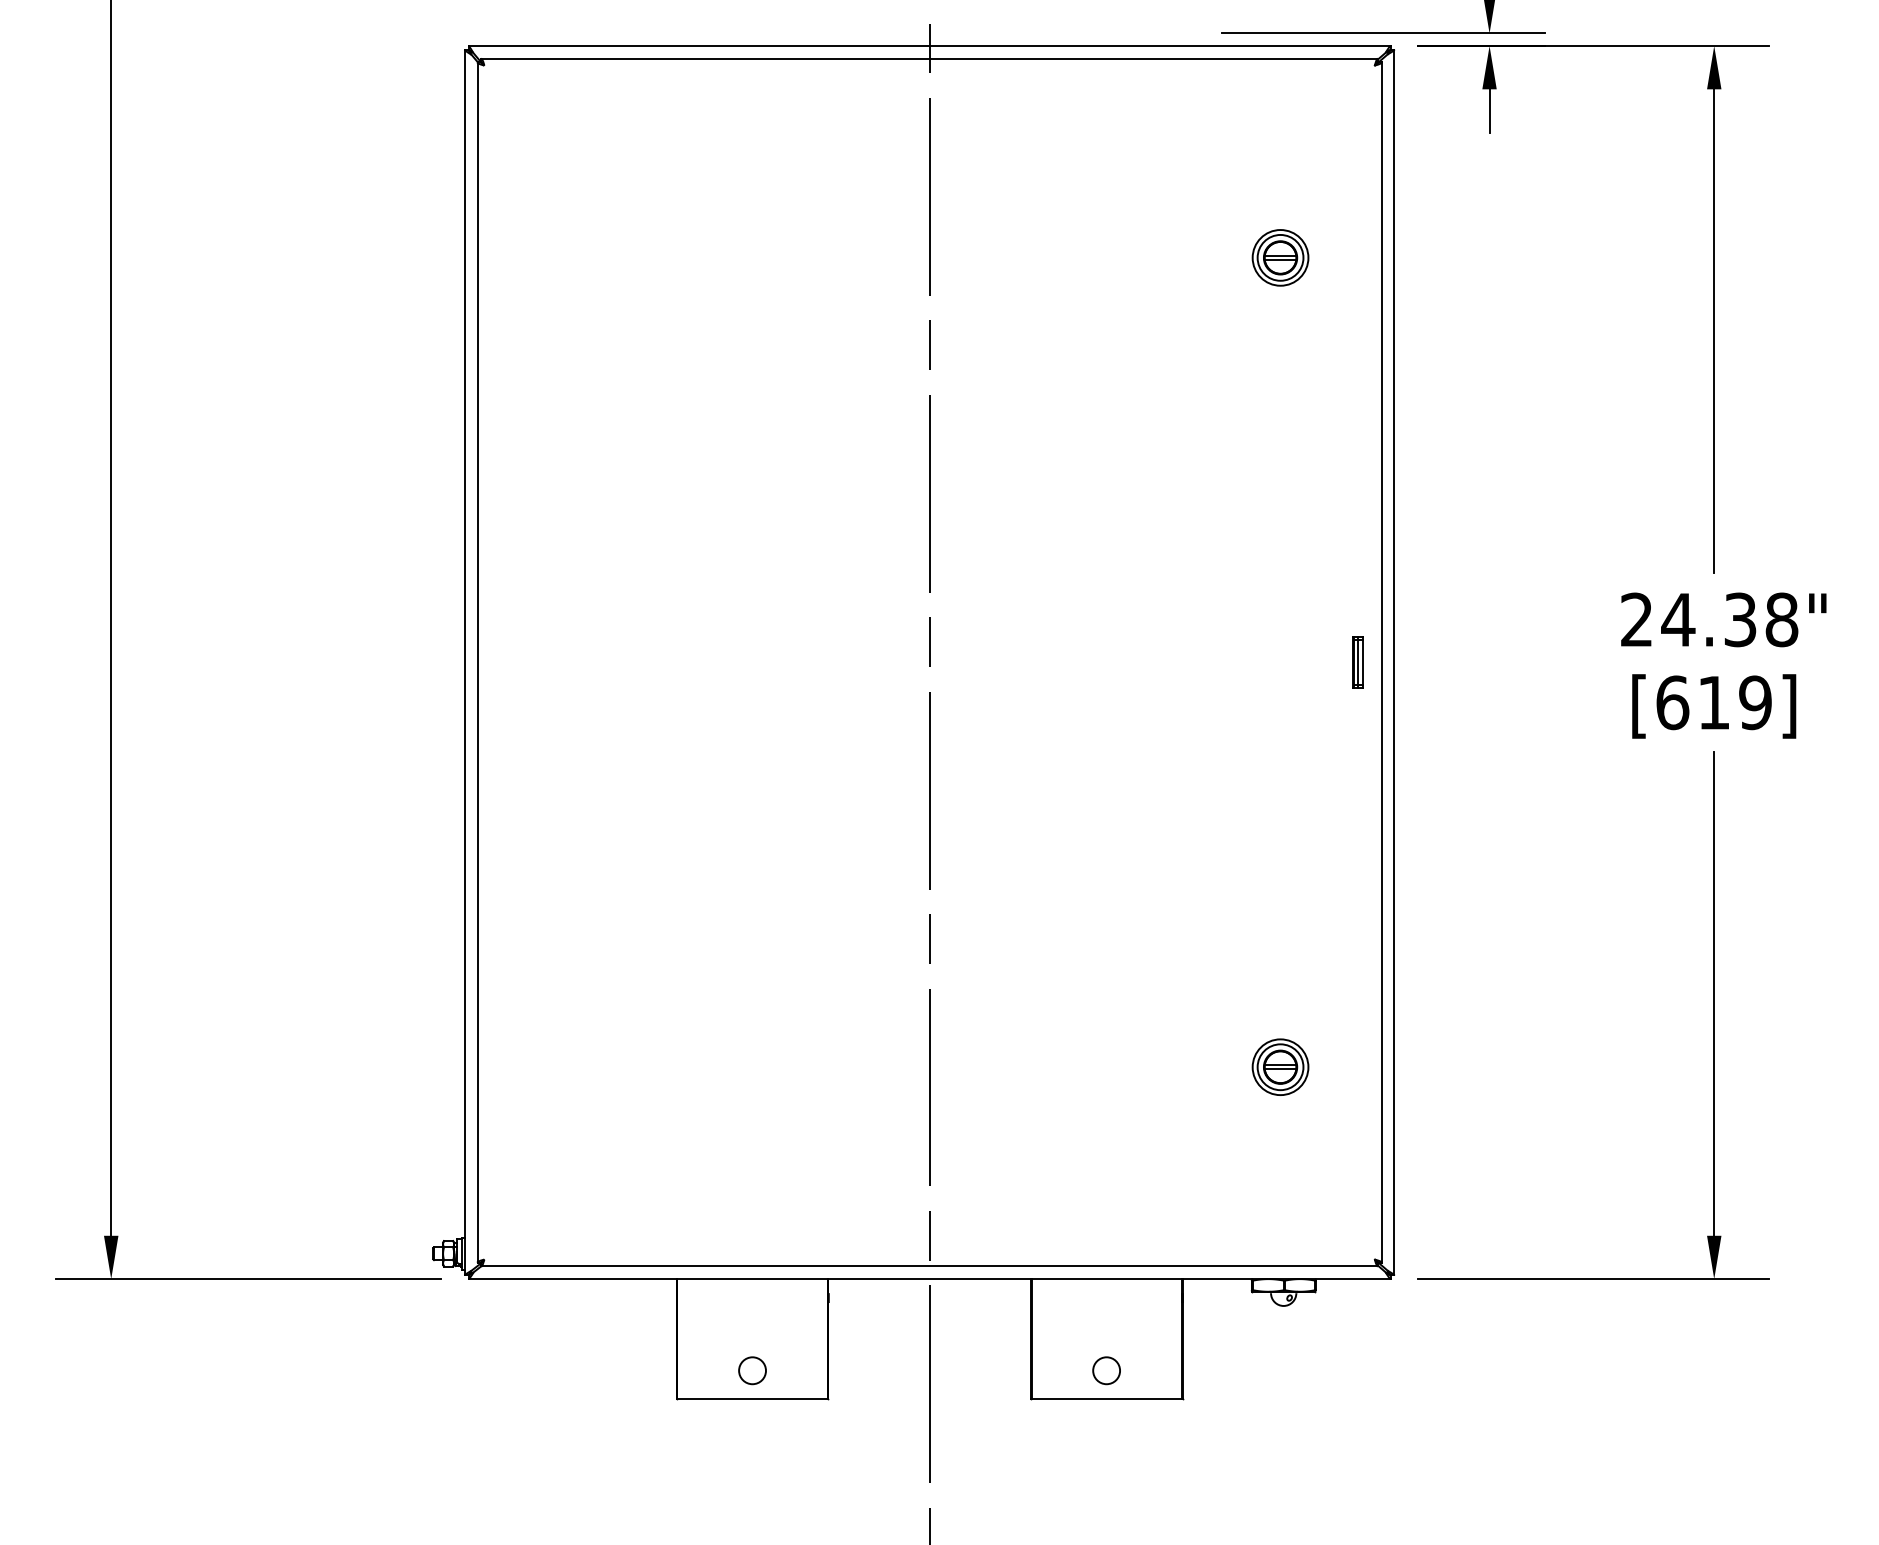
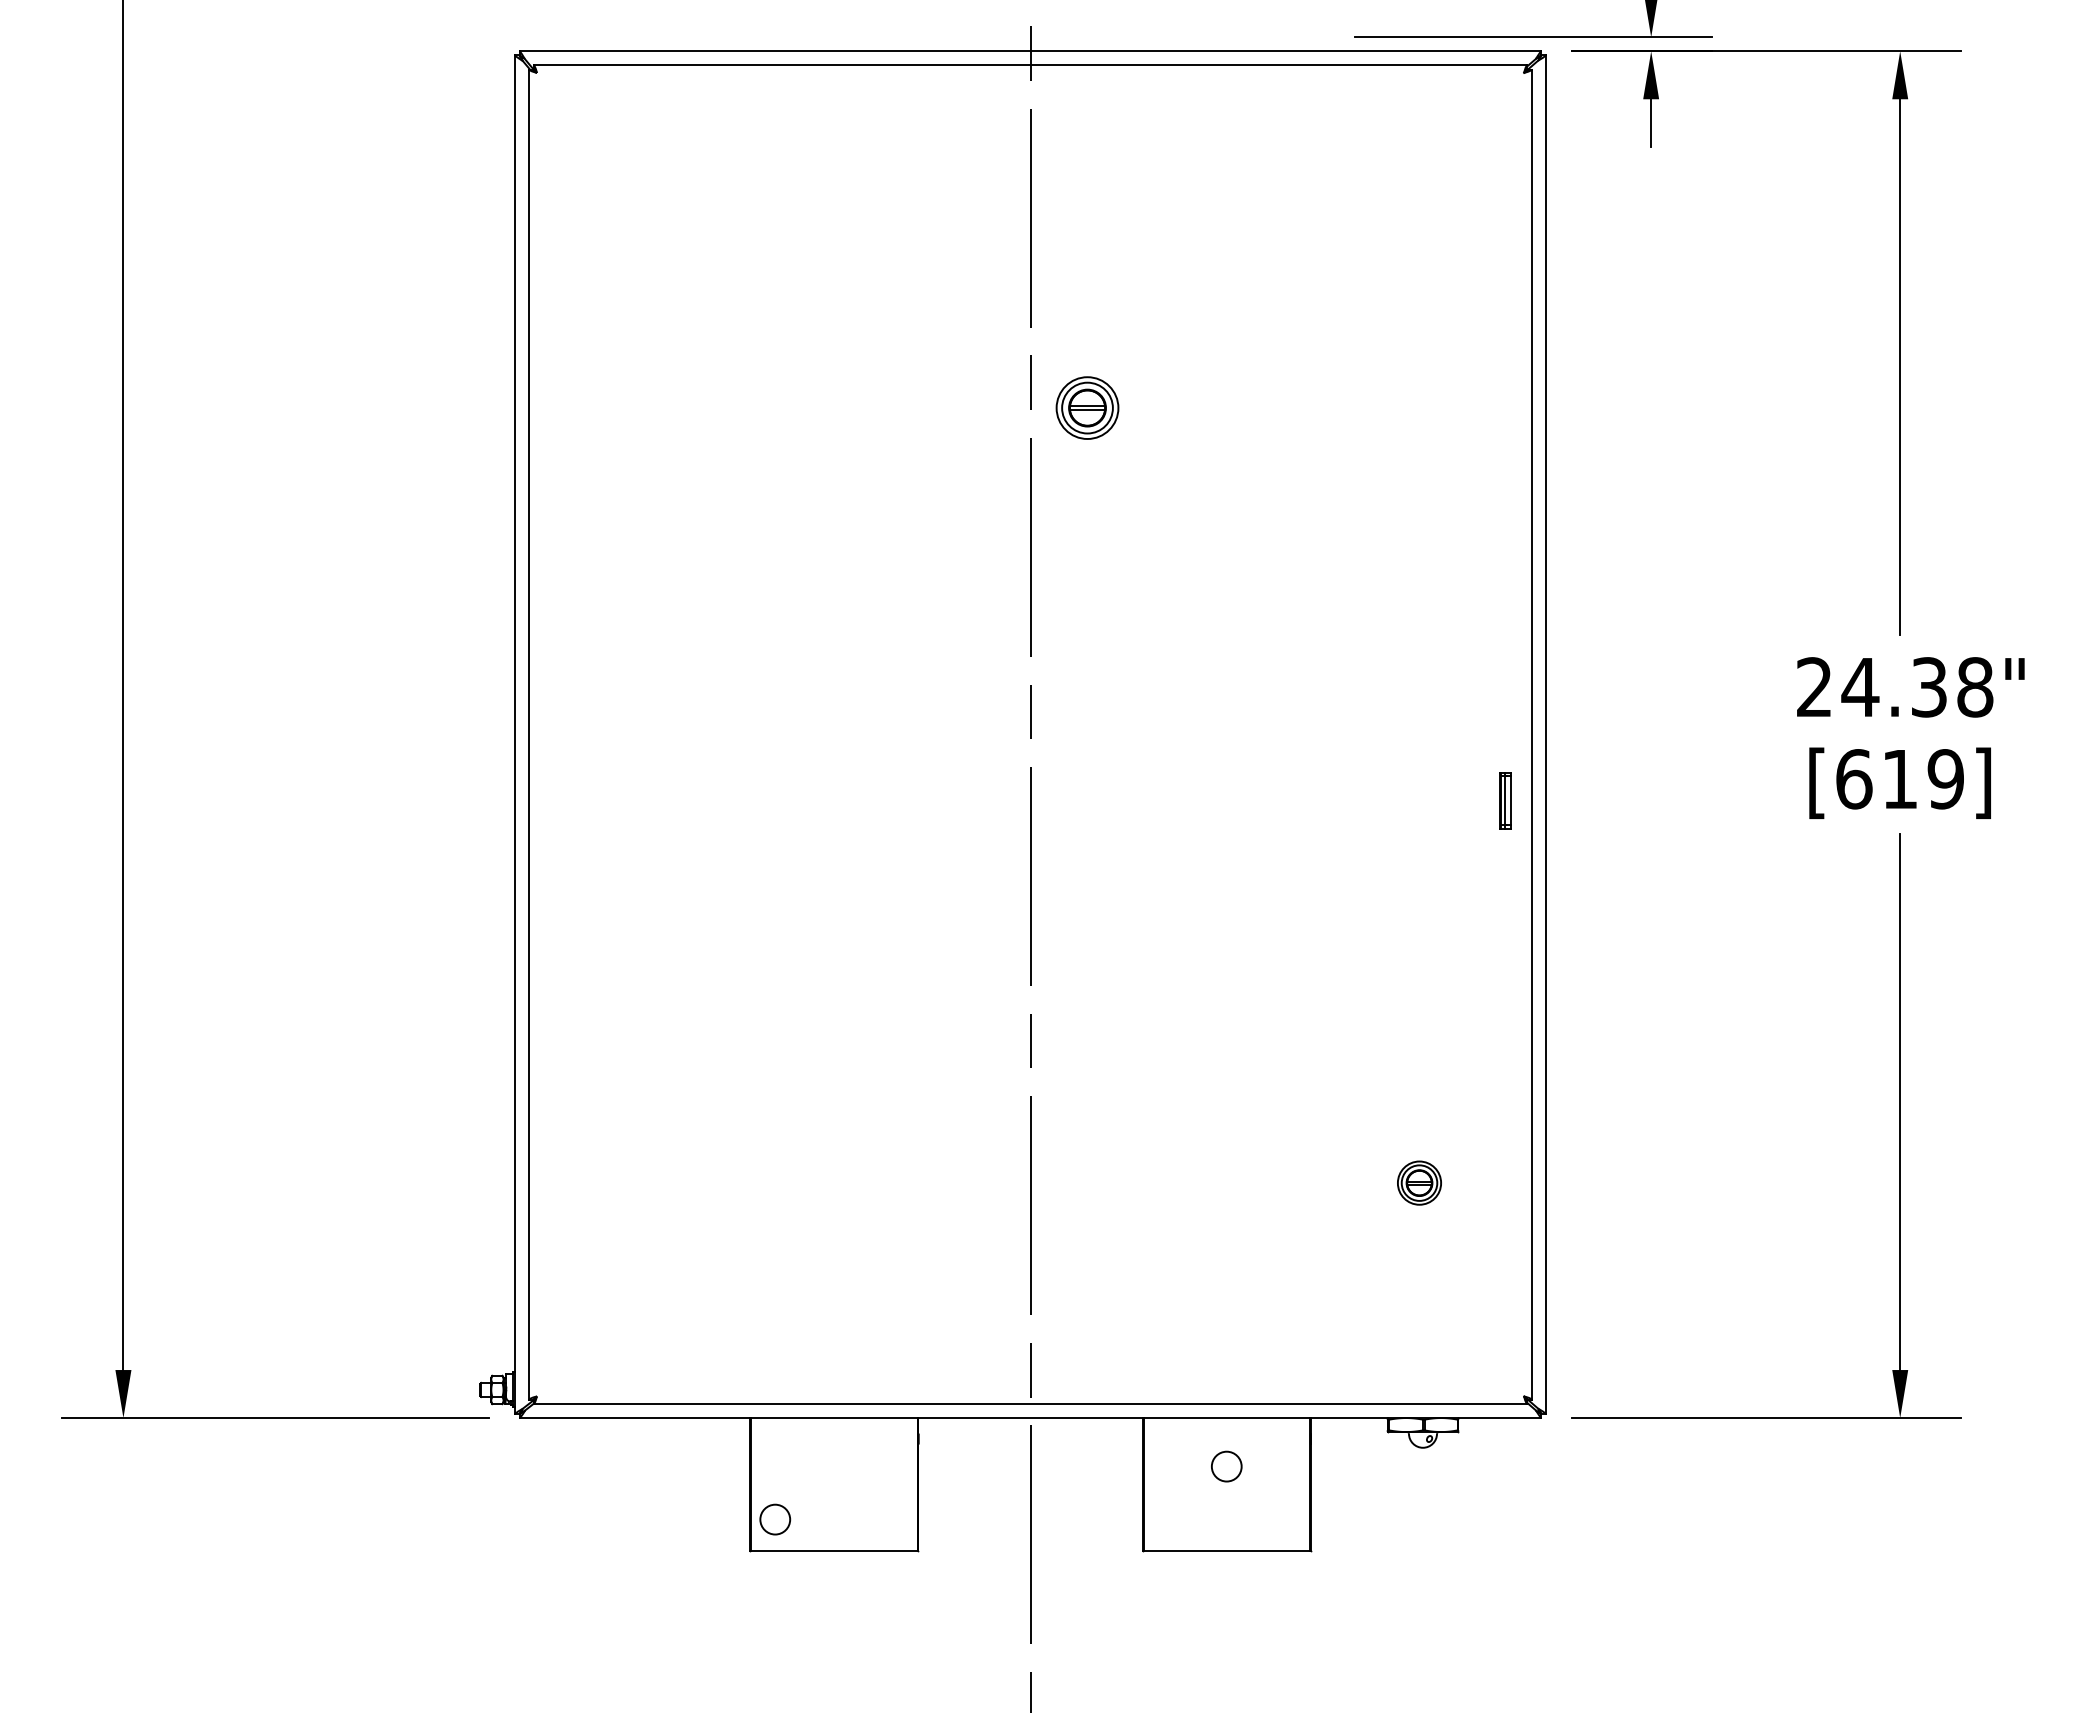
part: (1280, 257) -> (1087, 407), moved
part: (1358, 662) -> (1505, 800), moved
part: (1280, 1066) -> (1419, 1182), size x0.7
circle: (752, 1370) -> (775, 1519), moved
circle: (1106, 1370) -> (1226, 1466), moved

